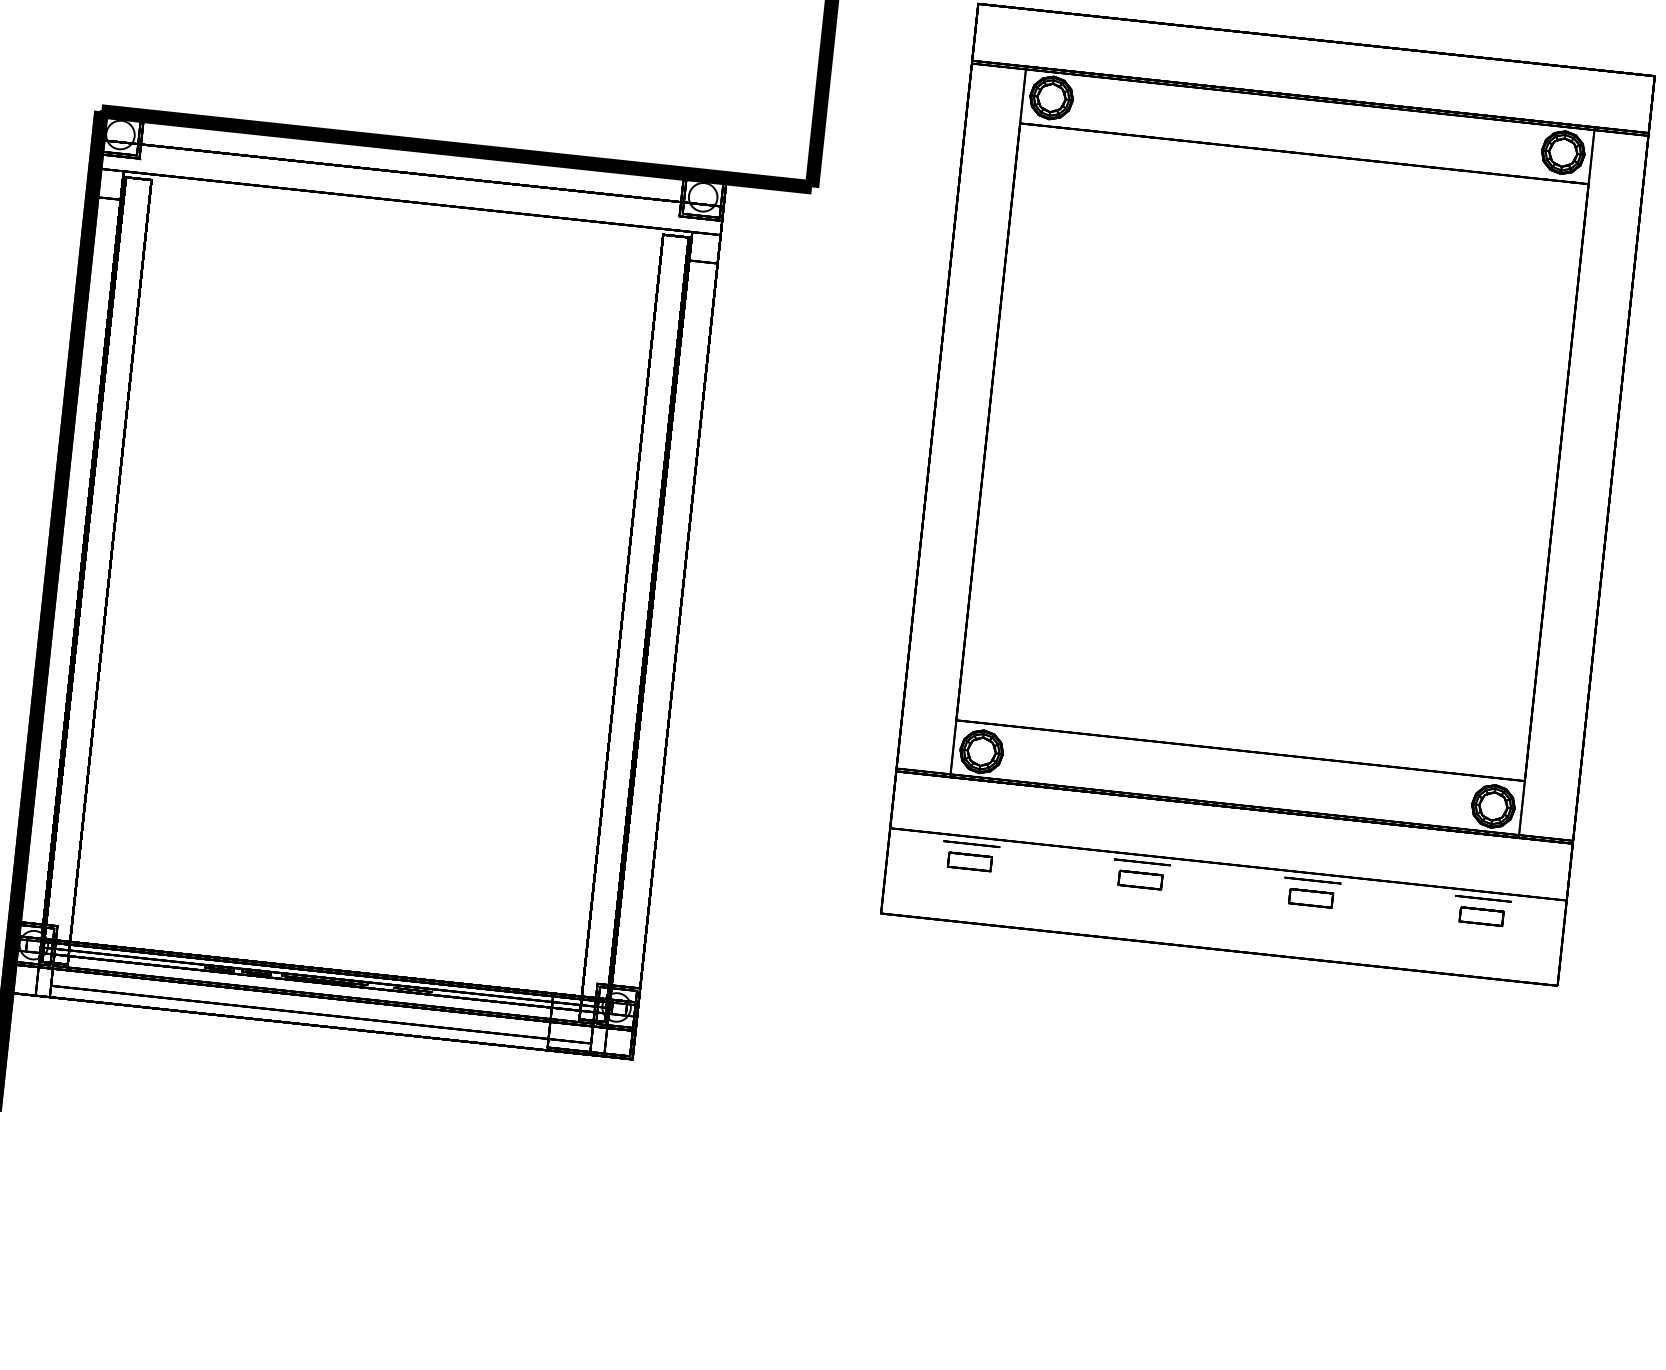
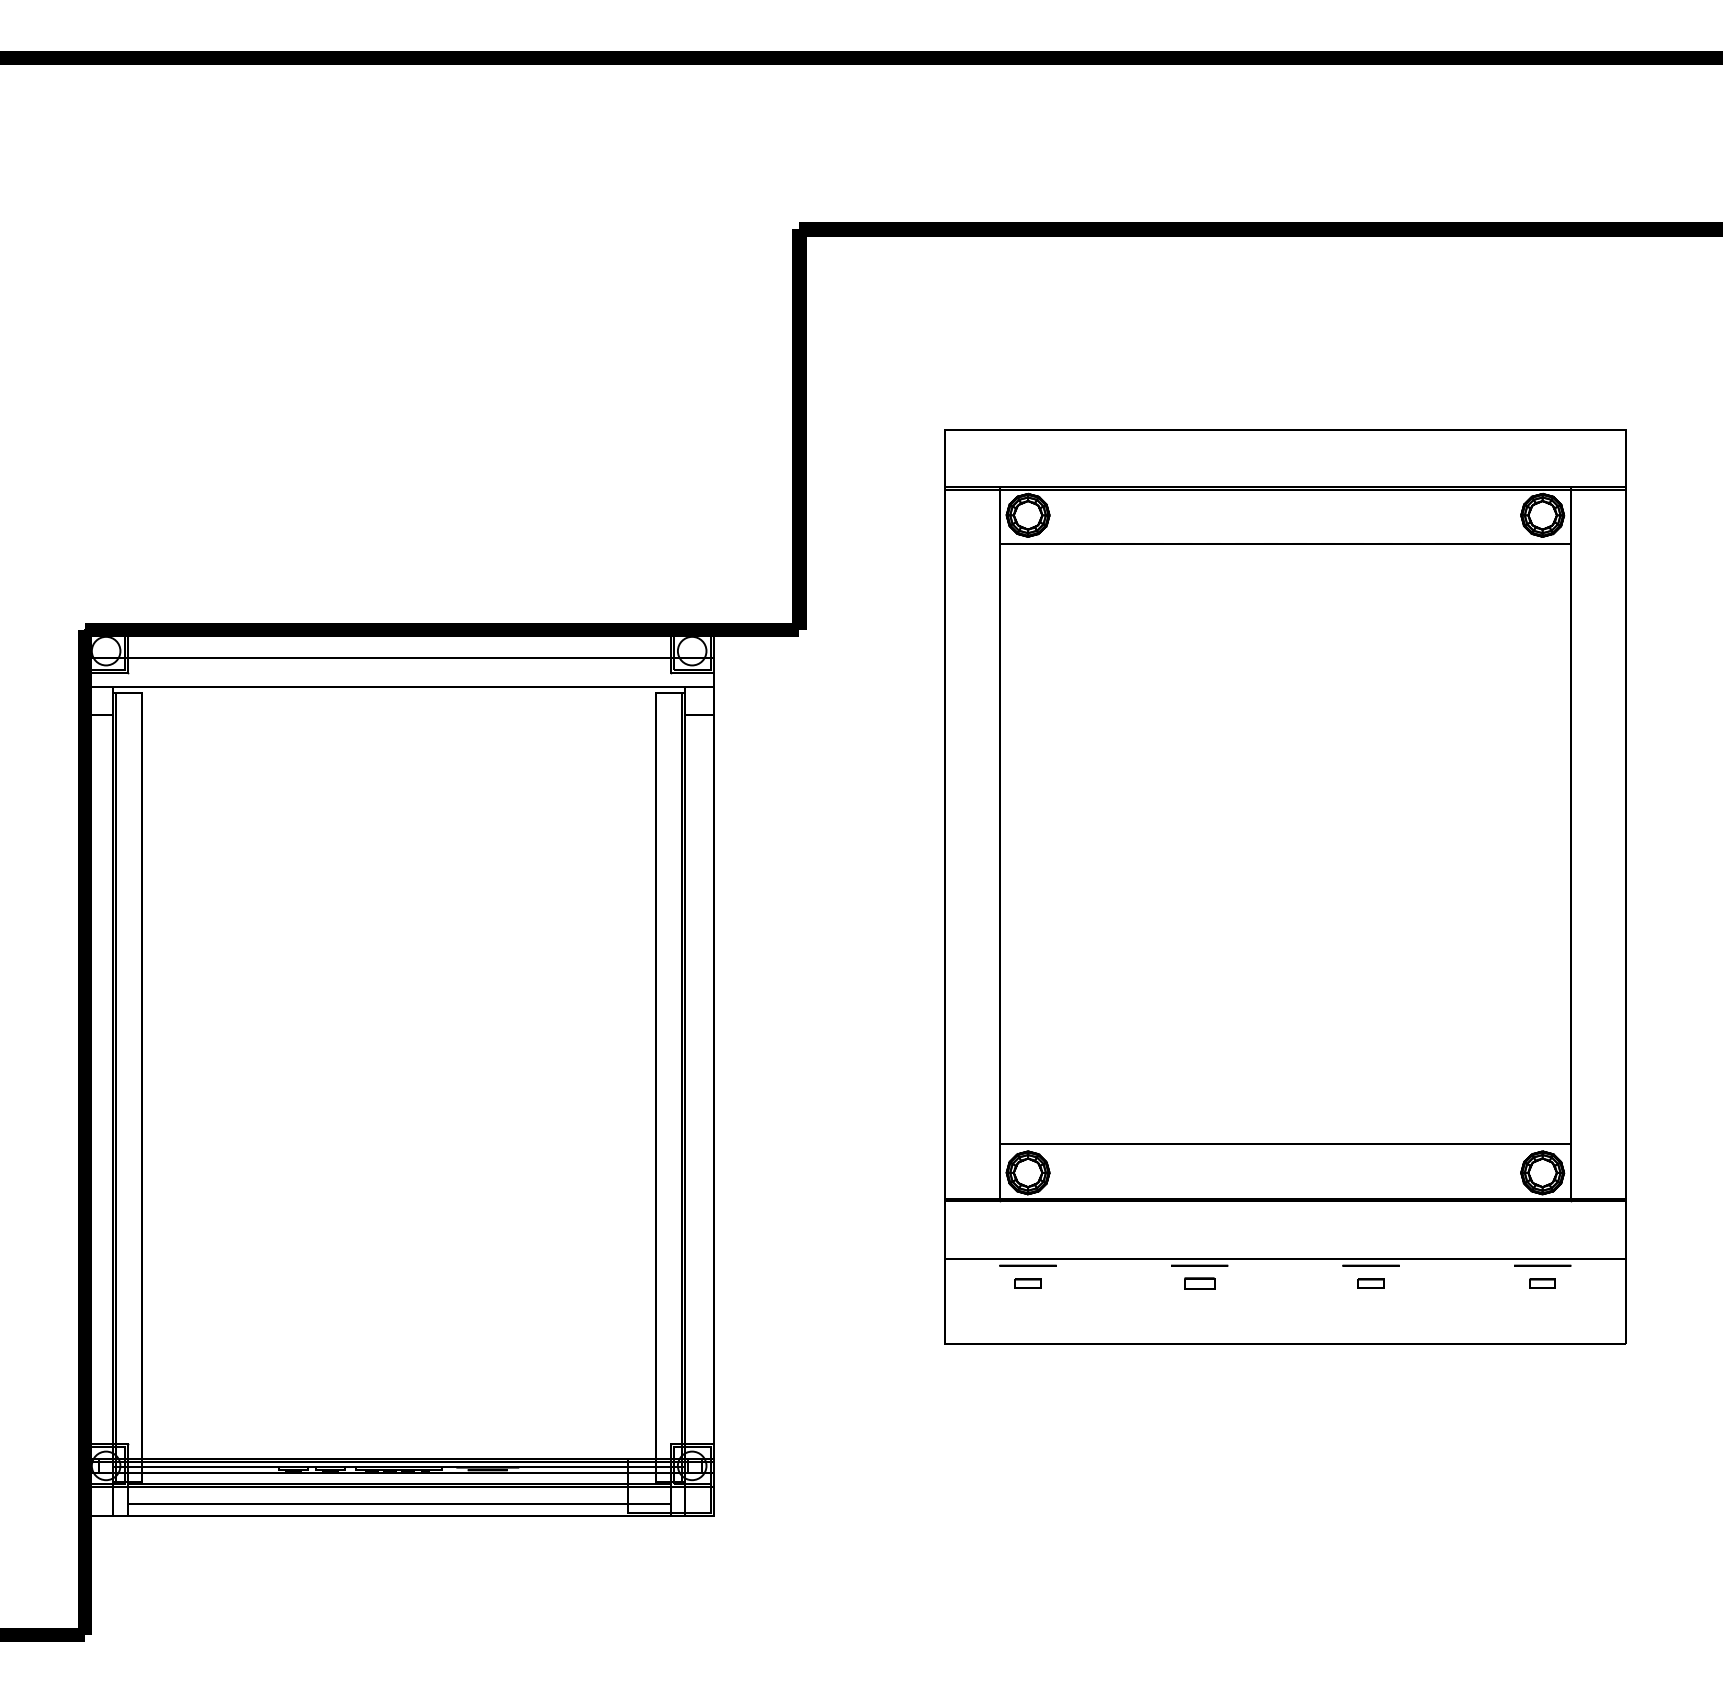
part: (970, 861) -> (1028, 1283), size x0.6
part: (1140, 879) -> (1199, 1283), size x0.7
part: (1311, 898) -> (1371, 1283), size x0.6
part: (1481, 916) -> (1542, 1283), size x0.6

